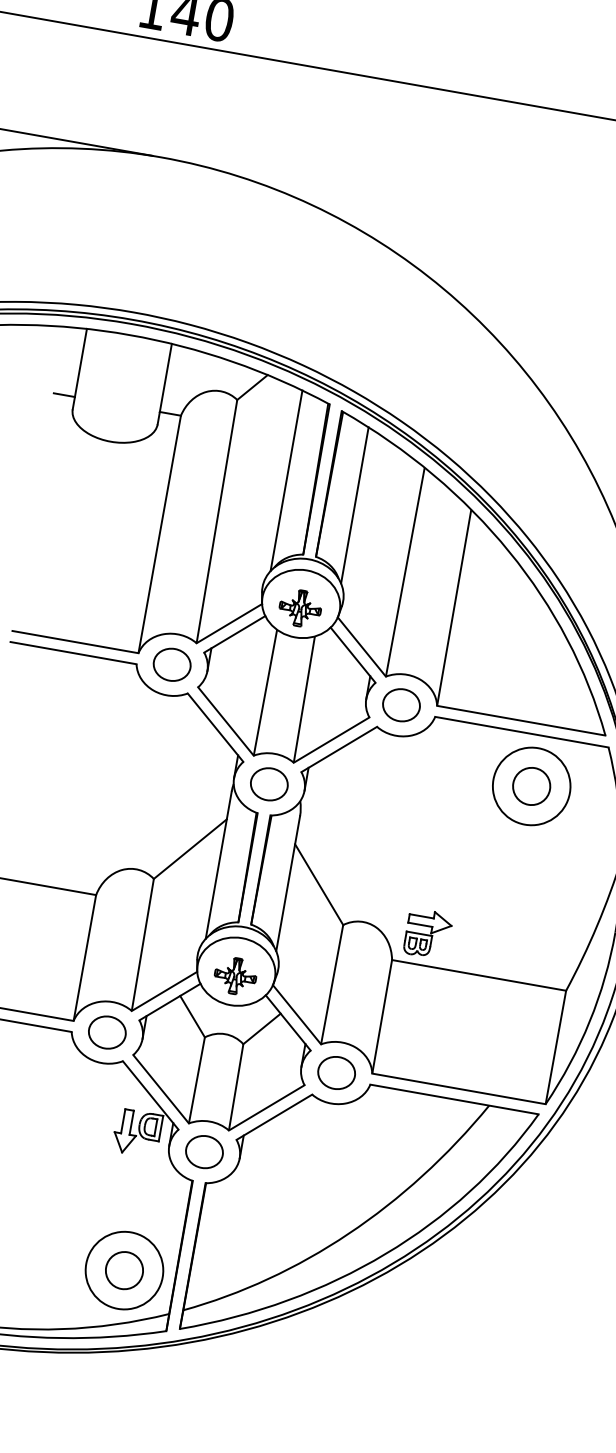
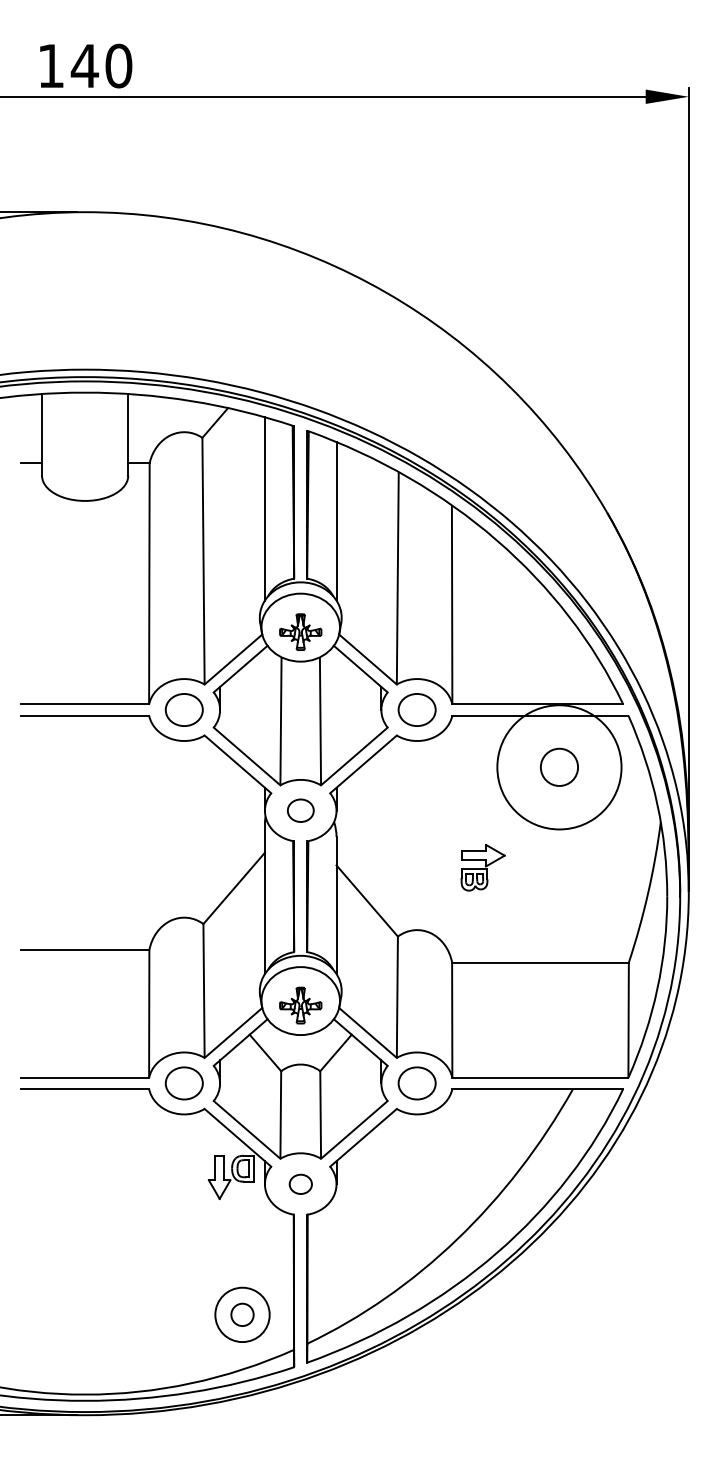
part: (269, 783) -> (300, 810), size x0.7
circle: (531, 786) -> (559, 767), size x1.6
part: (427, 933) -> (482, 867), moved
part: (204, 1152) -> (300, 1184), size x0.6
circle: (124, 1270) -> (242, 1314), size x0.6
circle: (124, 1270) -> (242, 1314), size x0.7

